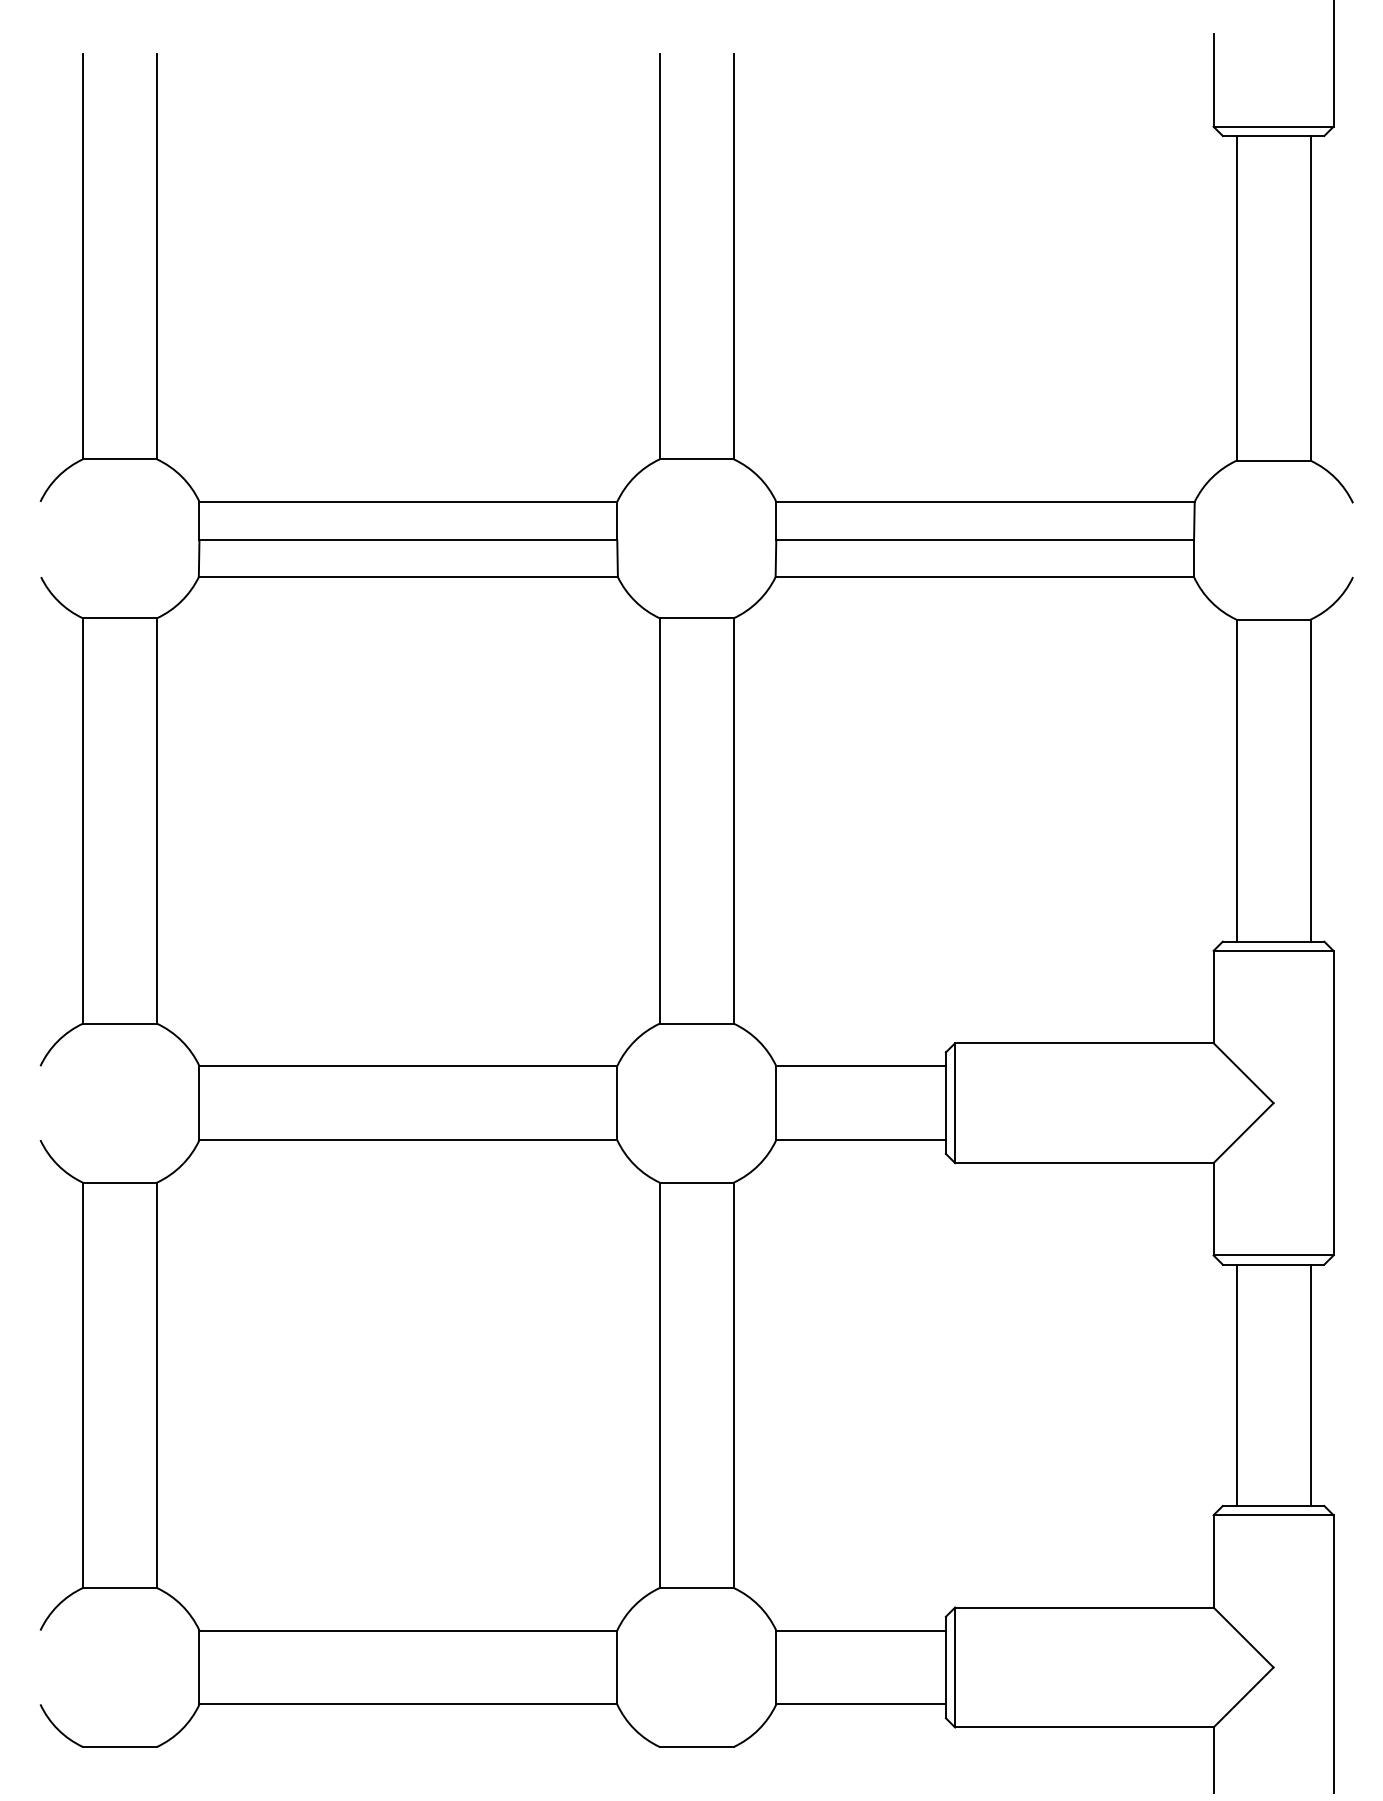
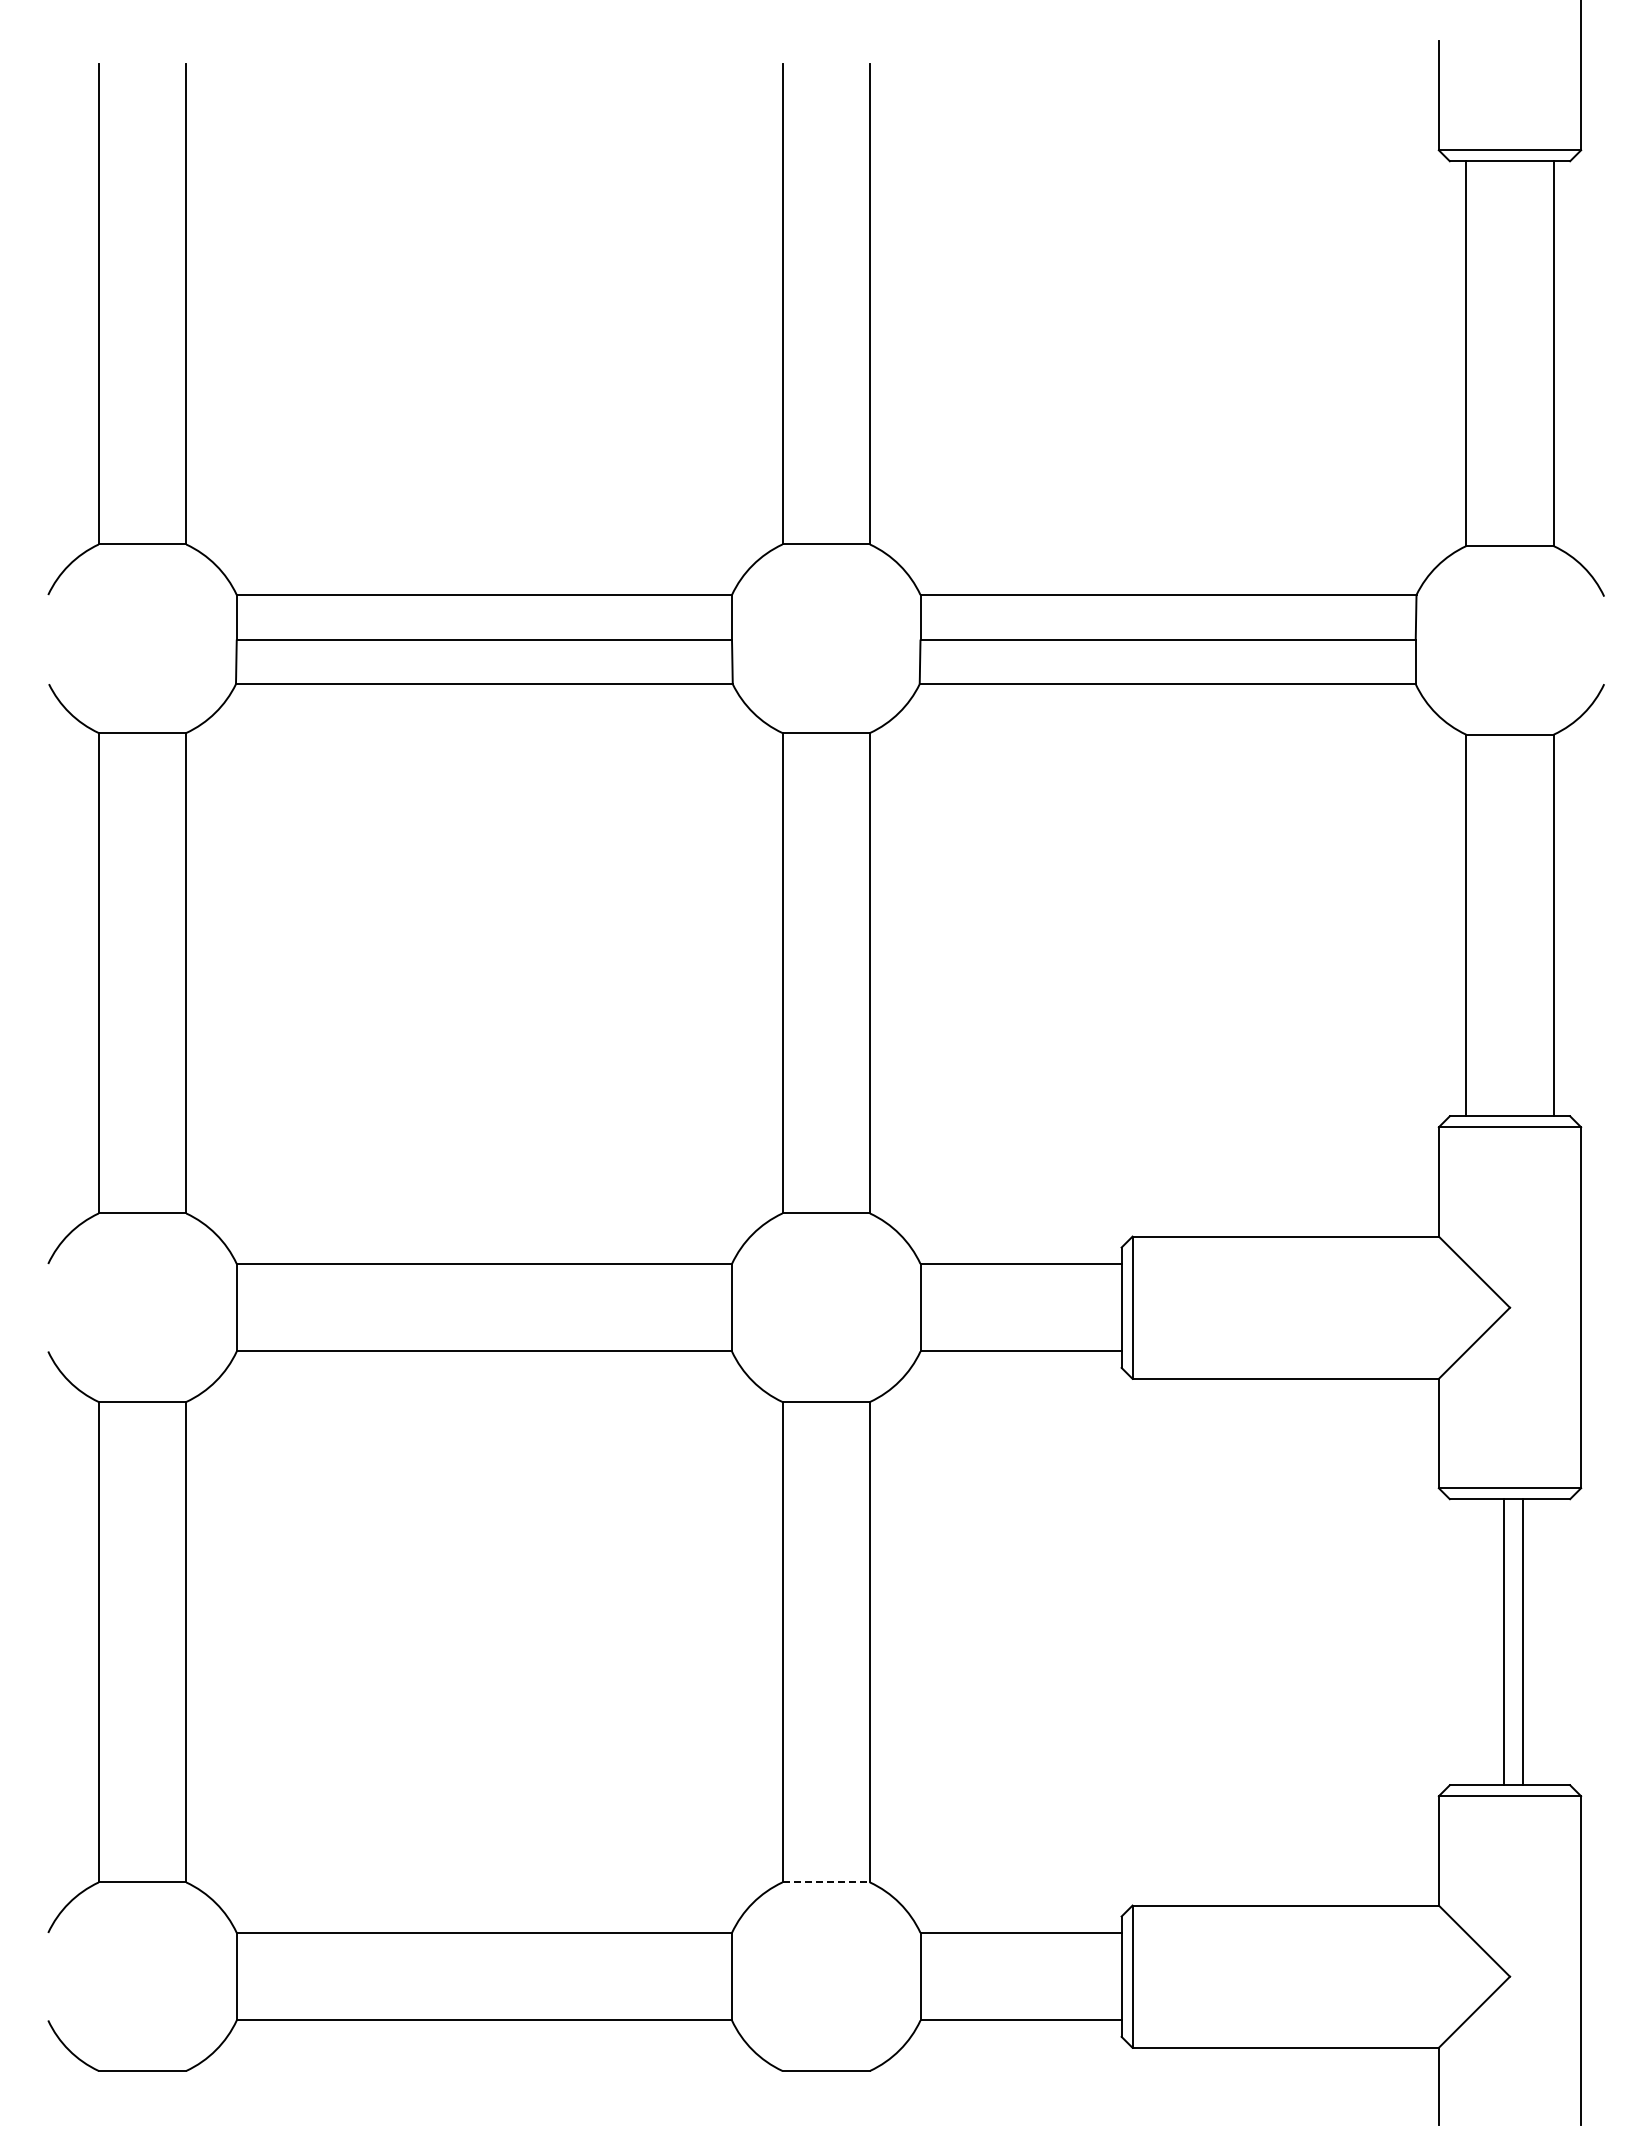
line: (1236, 1385) -> (1523, 1642), moved
line: (1310, 1385) -> (1503, 1642), moved
line: (696, 1588) -> (826, 1882), solid -> dashed

